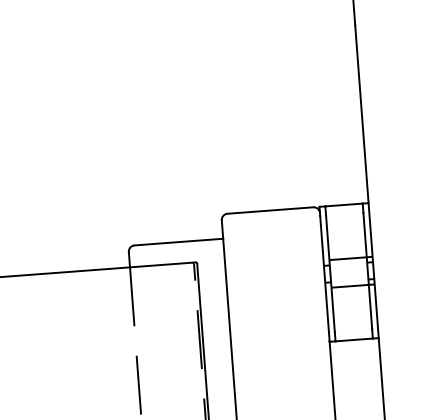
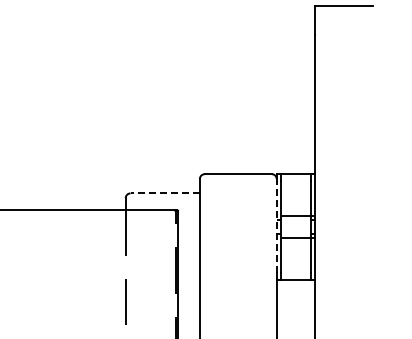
line: (179, 242) -> (165, 193), solid -> dashed
line: (324, 274) -> (276, 227), solid -> dashed

